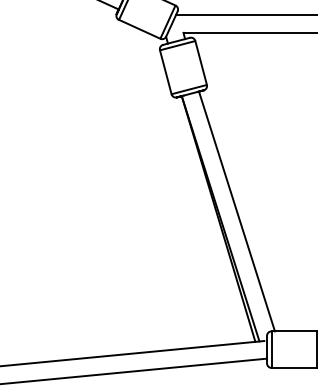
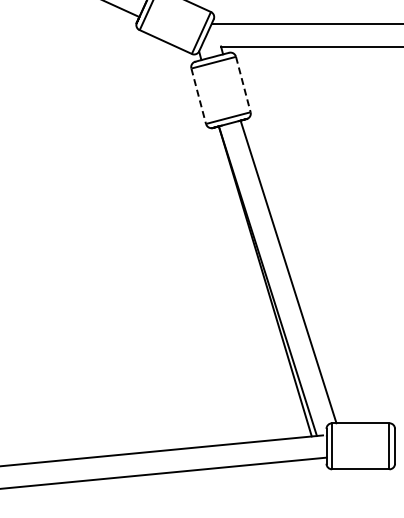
line: (201, 62) -> (243, 84), solid -> dashed
line: (165, 72) -> (198, 96), solid -> dashed

